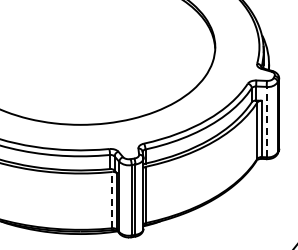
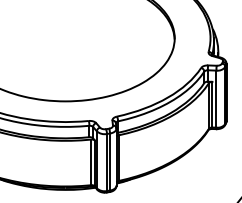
line: (266, 121) -> (216, 98), dashed -> solid
line: (112, 199) -> (91, 161), dashed -> solid

